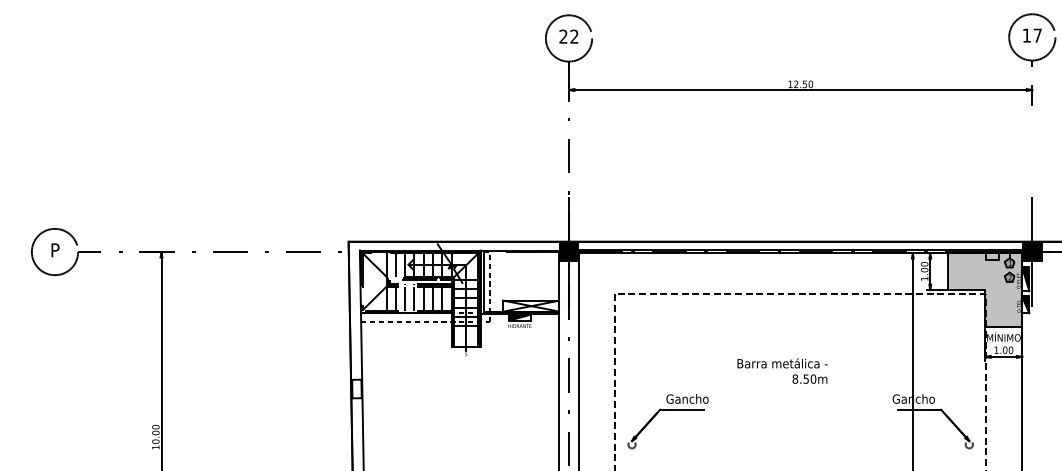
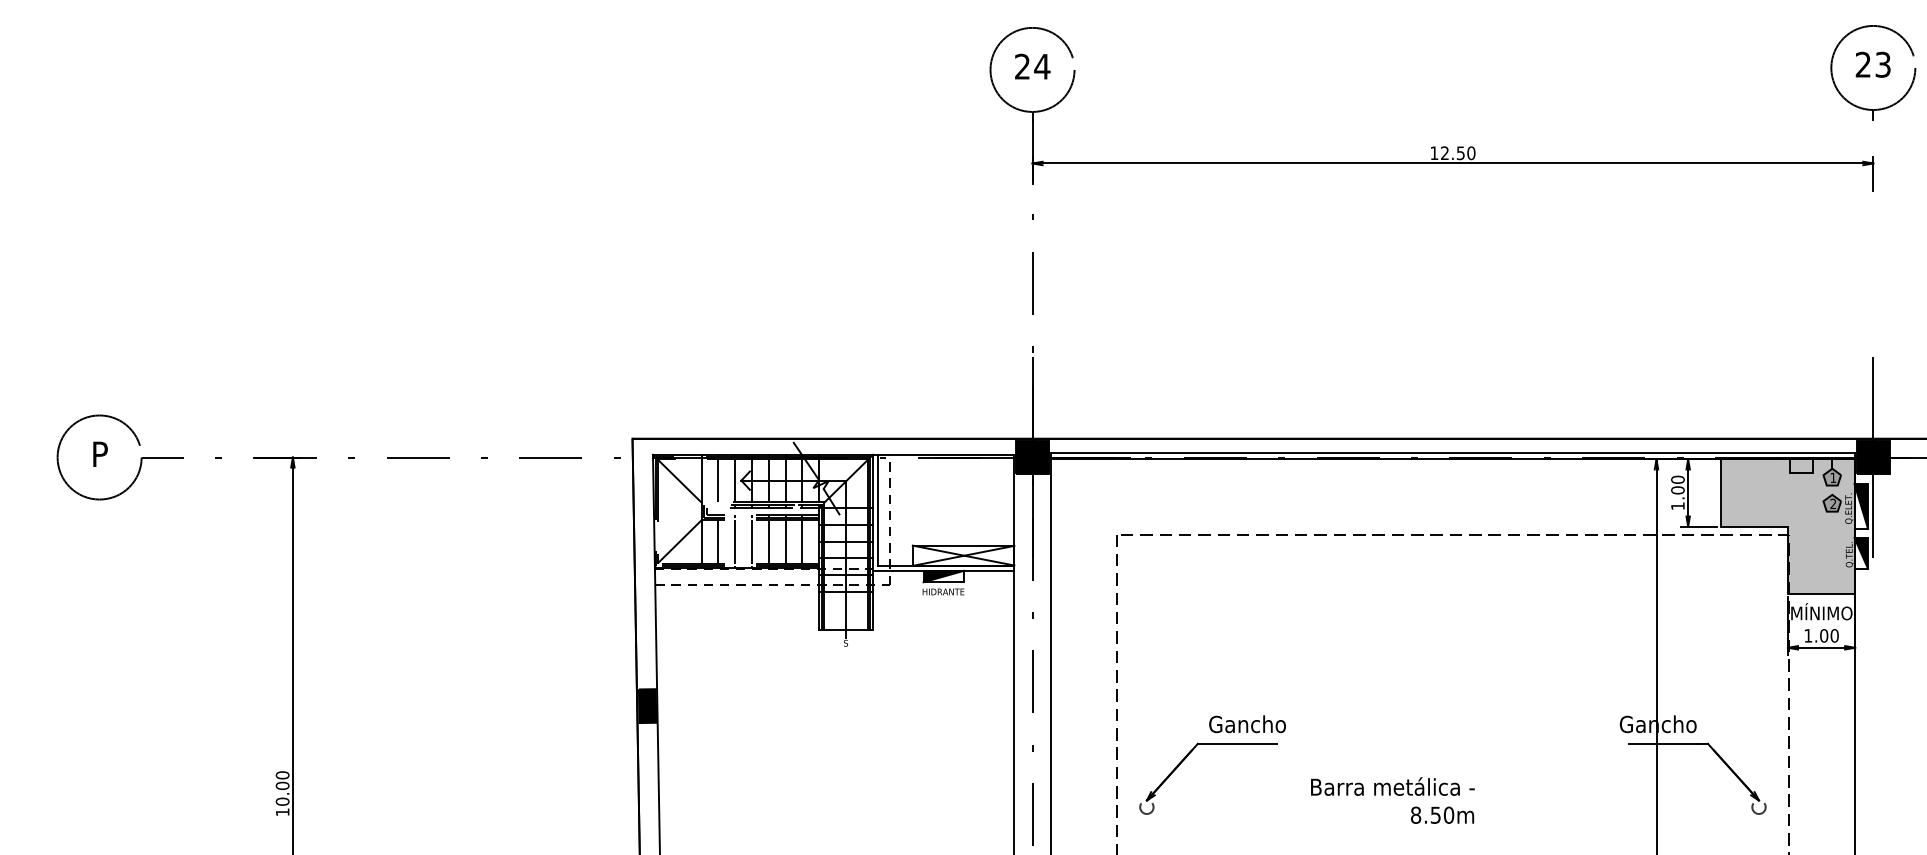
text: (1031, 35) -> (1871, 64), 17 -> 23
text: (573, 36) -> (1040, 66), 22 -> 24
text: (782, 370) -> (1392, 799), moved
fill: (356, 388) -> (646, 705), added

